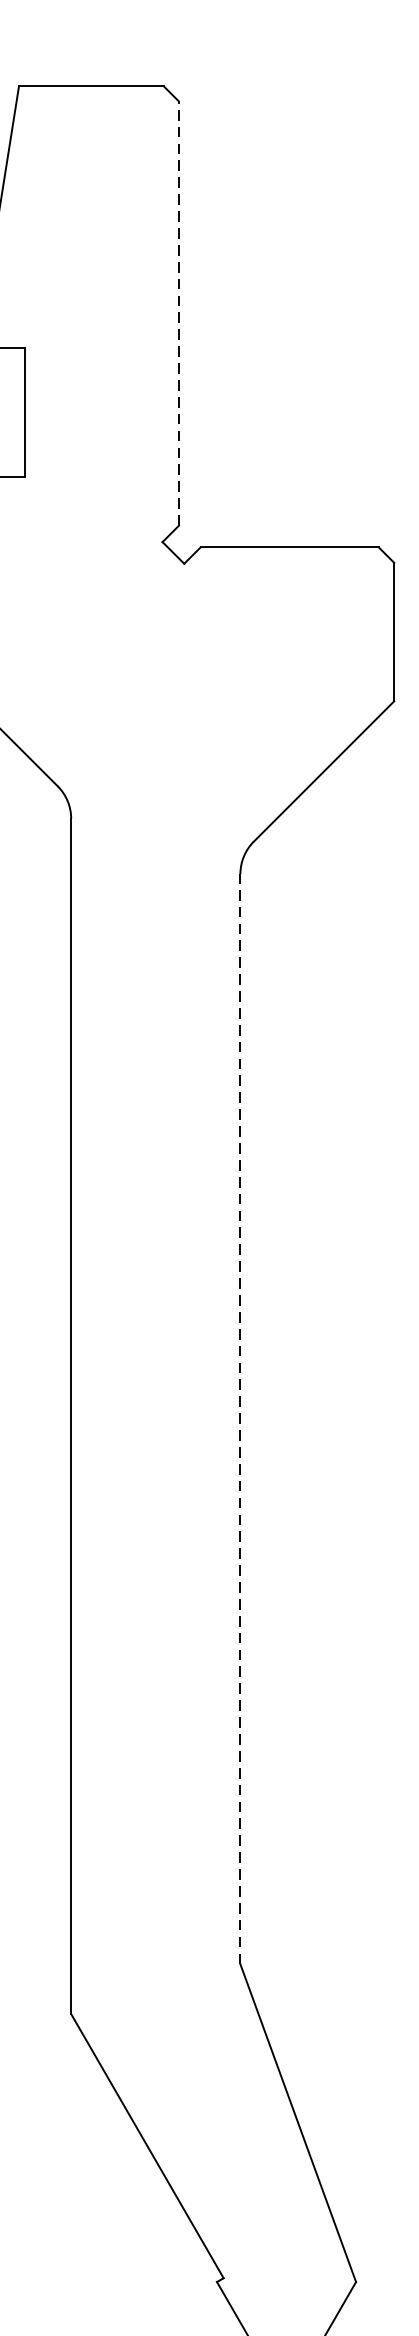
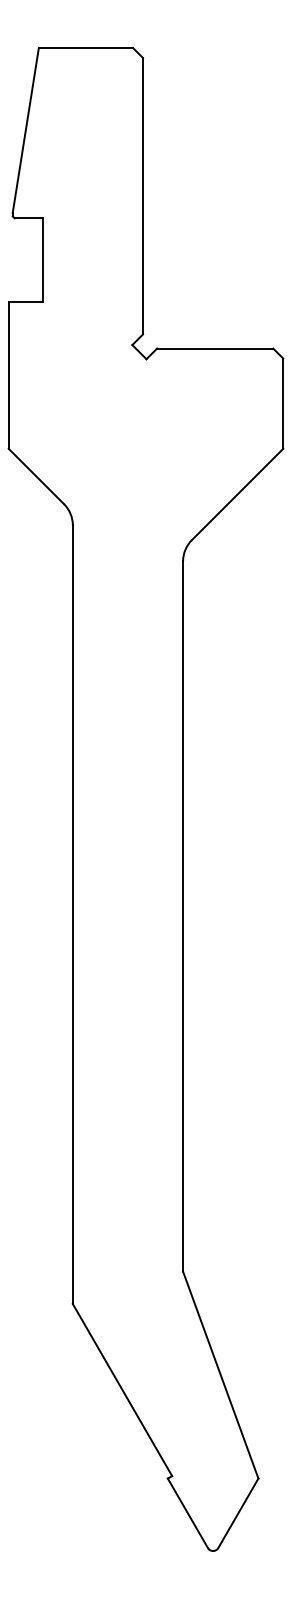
line: (178, 312) -> (142, 195), dashed -> solid
line: (241, 1417) -> (183, 915), dashed -> solid

